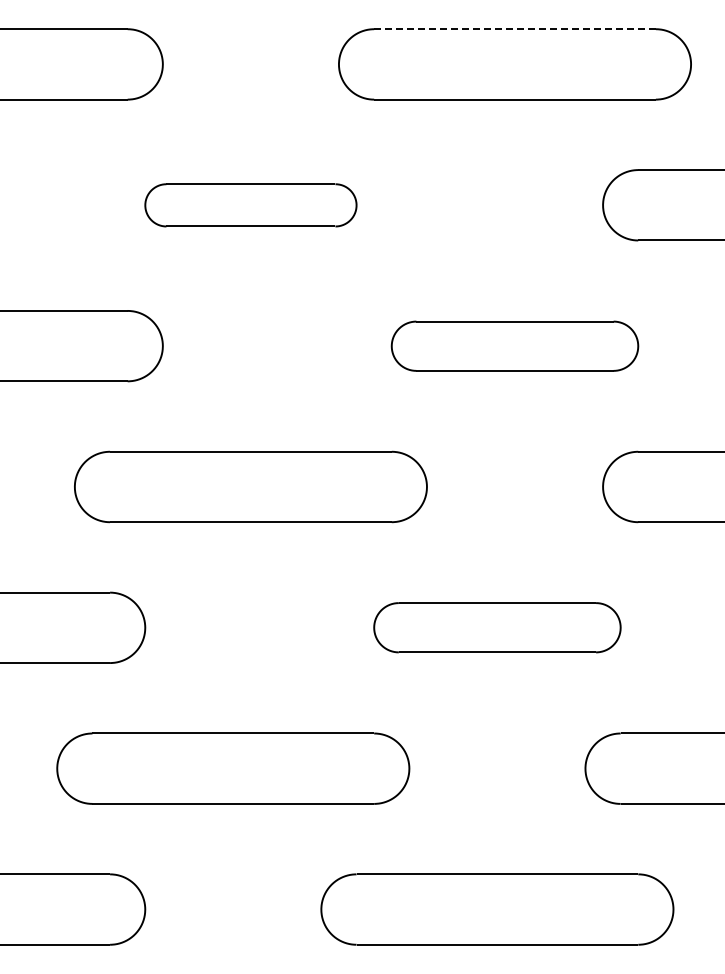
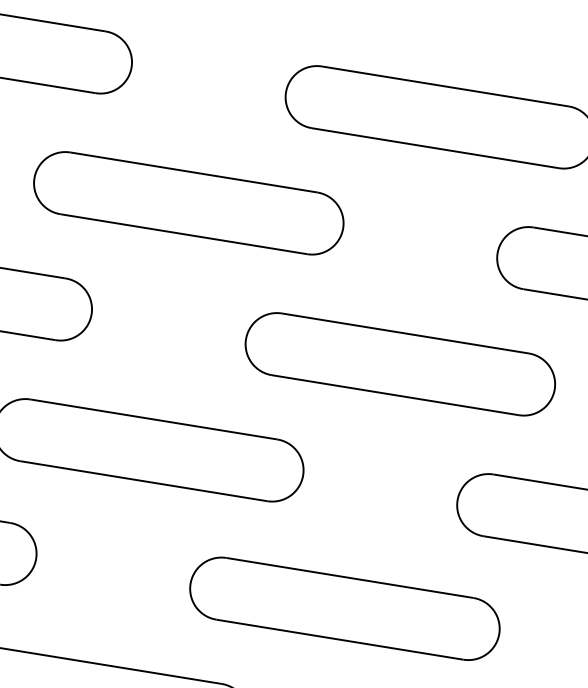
line: (515, 29) -> (445, 86), dashed -> solid
part: (250, 205) -> (188, 203), size x1.67
part: (514, 346) -> (399, 364), size x1.43
part: (497, 627) -> (345, 608), size x1.43

